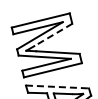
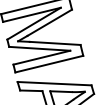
line: (52, 35) -> (48, 23), dashed -> solid
line: (57, 86) -> (54, 83), dashed -> solid

